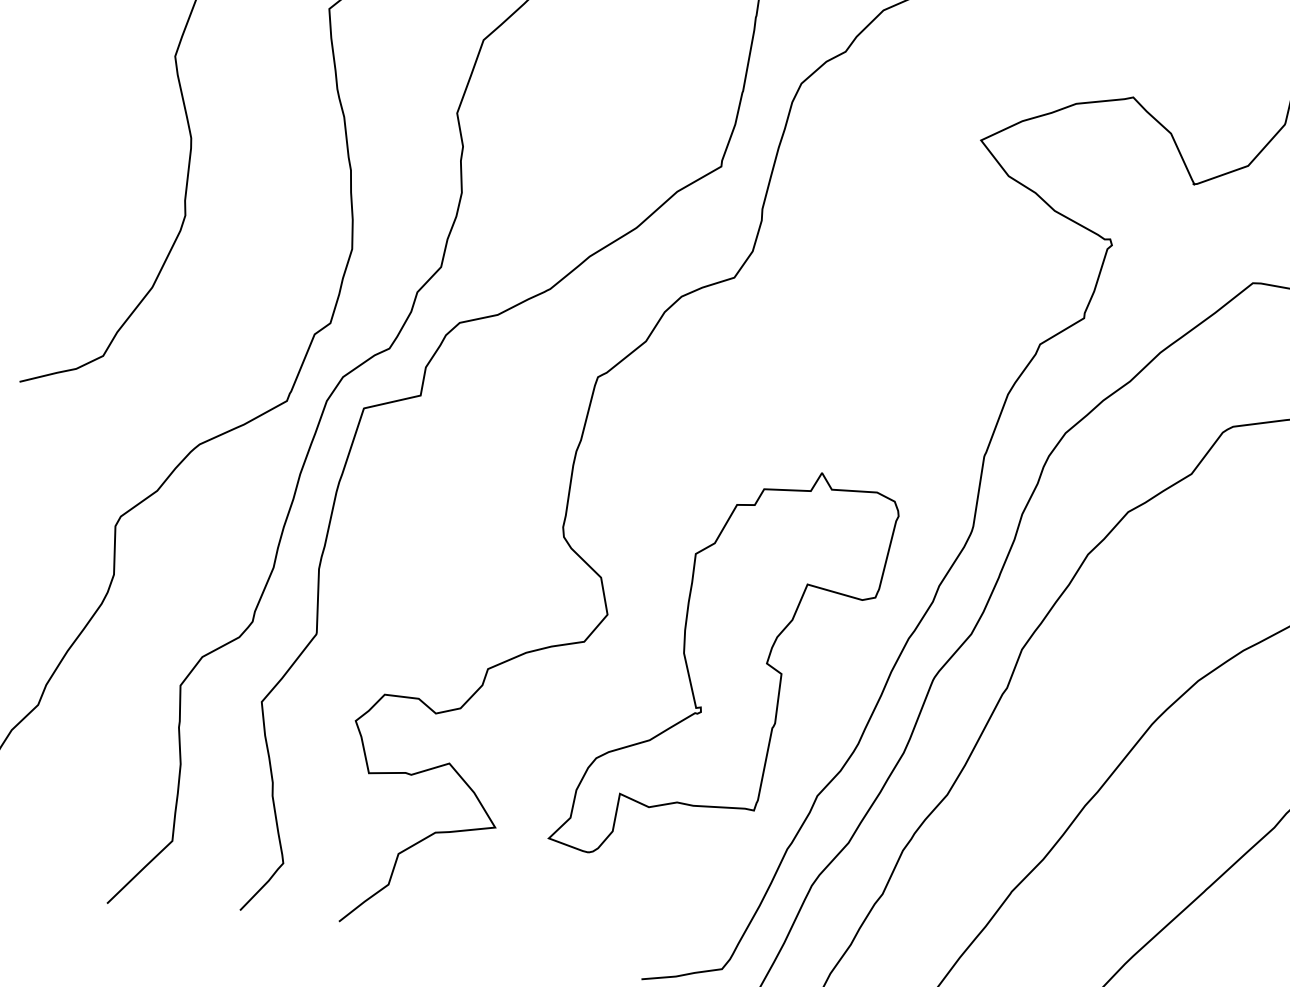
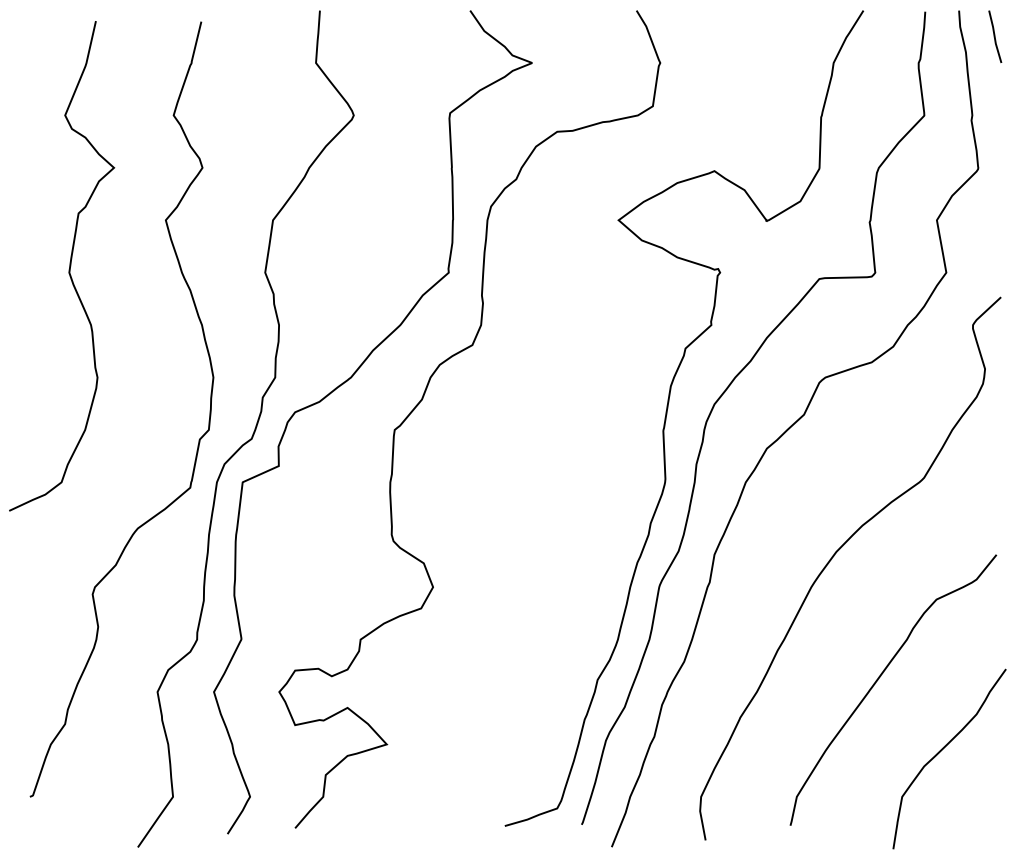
part: (724, 667) -> (518, 606), removed

